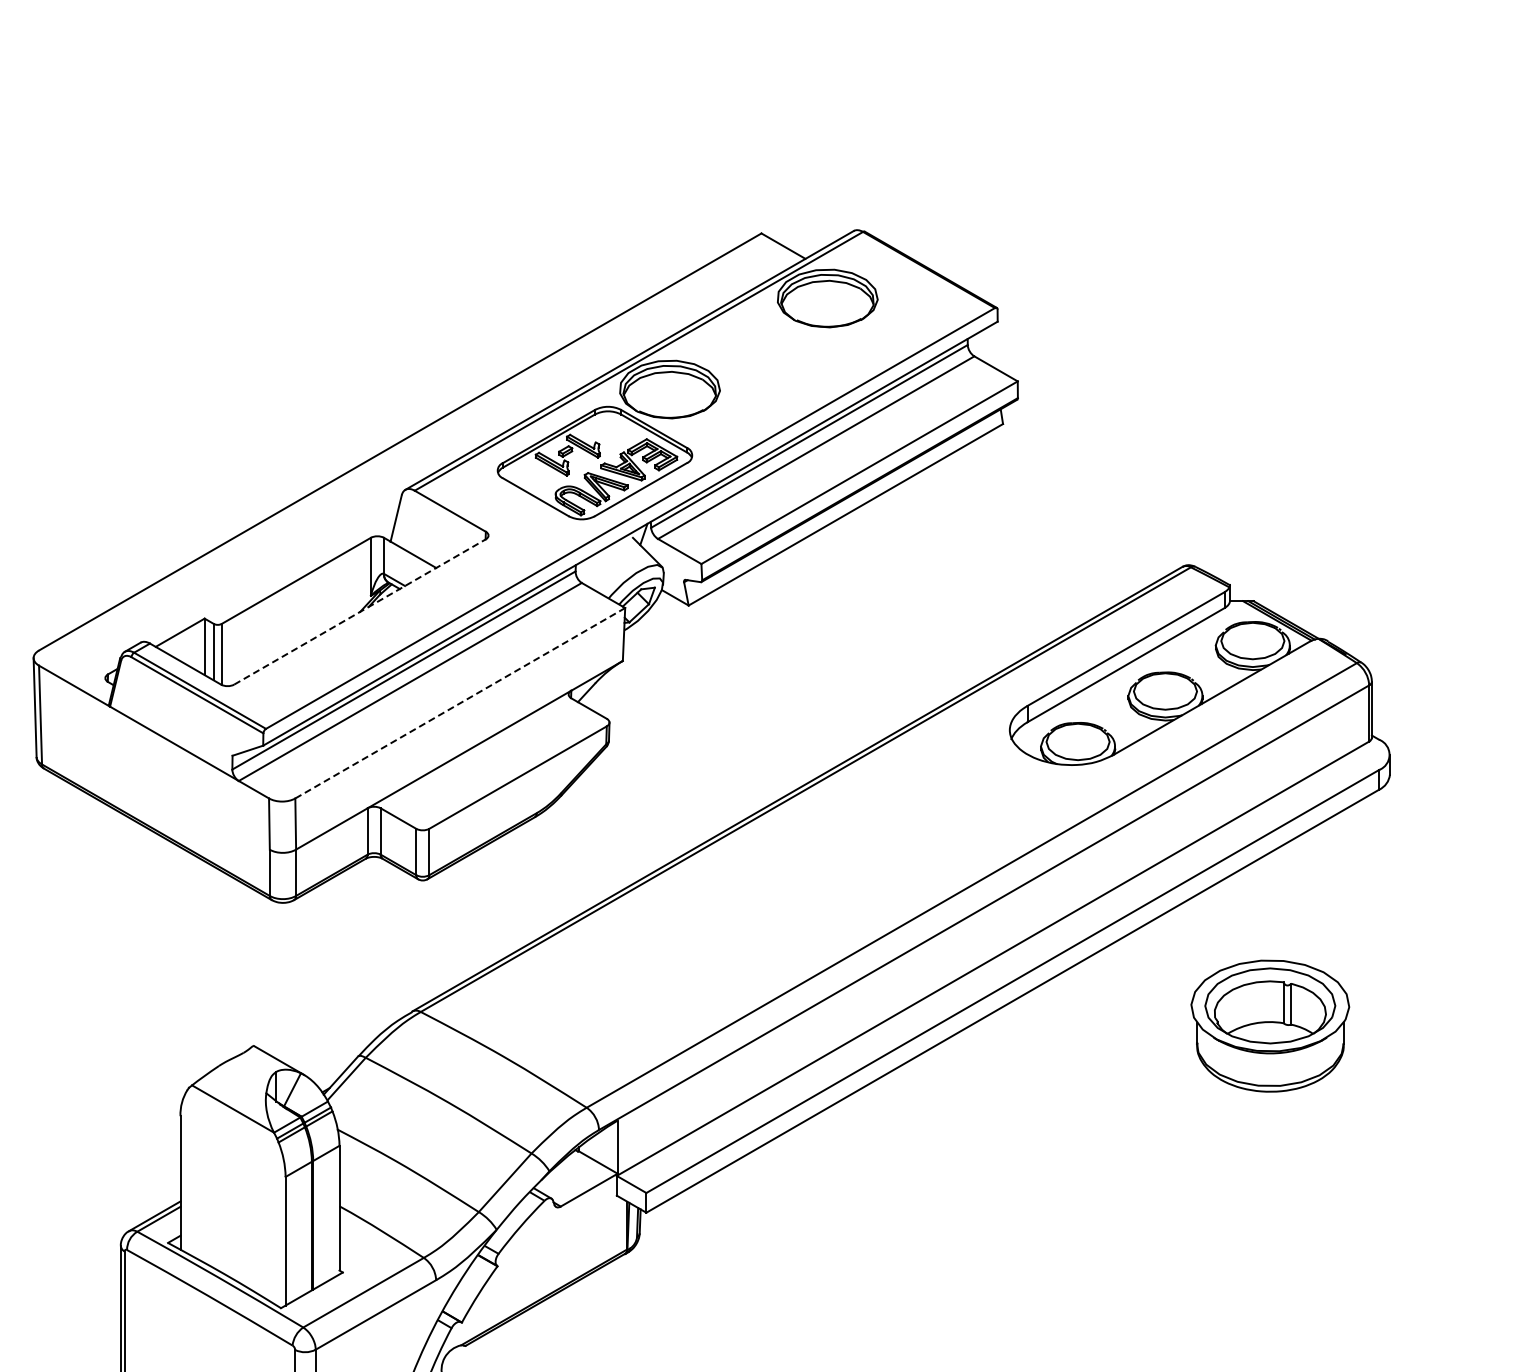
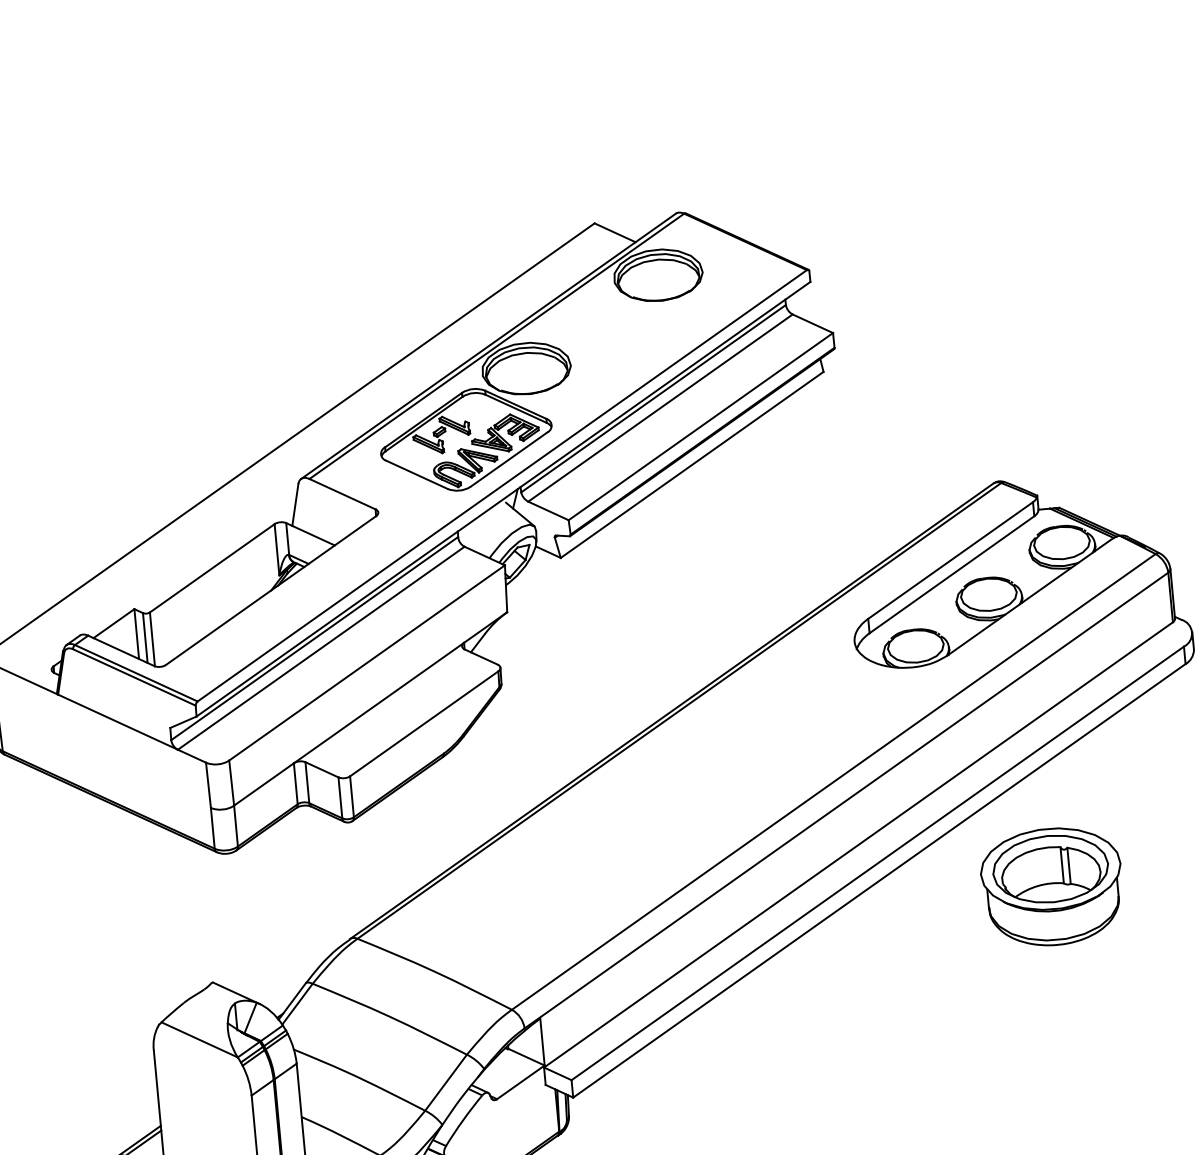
line: (360, 611) -> (271, 590), dashed -> solid
line: (460, 702) -> (367, 662), dashed -> solid
part: (1270, 1025) -> (1052, 886), moved

